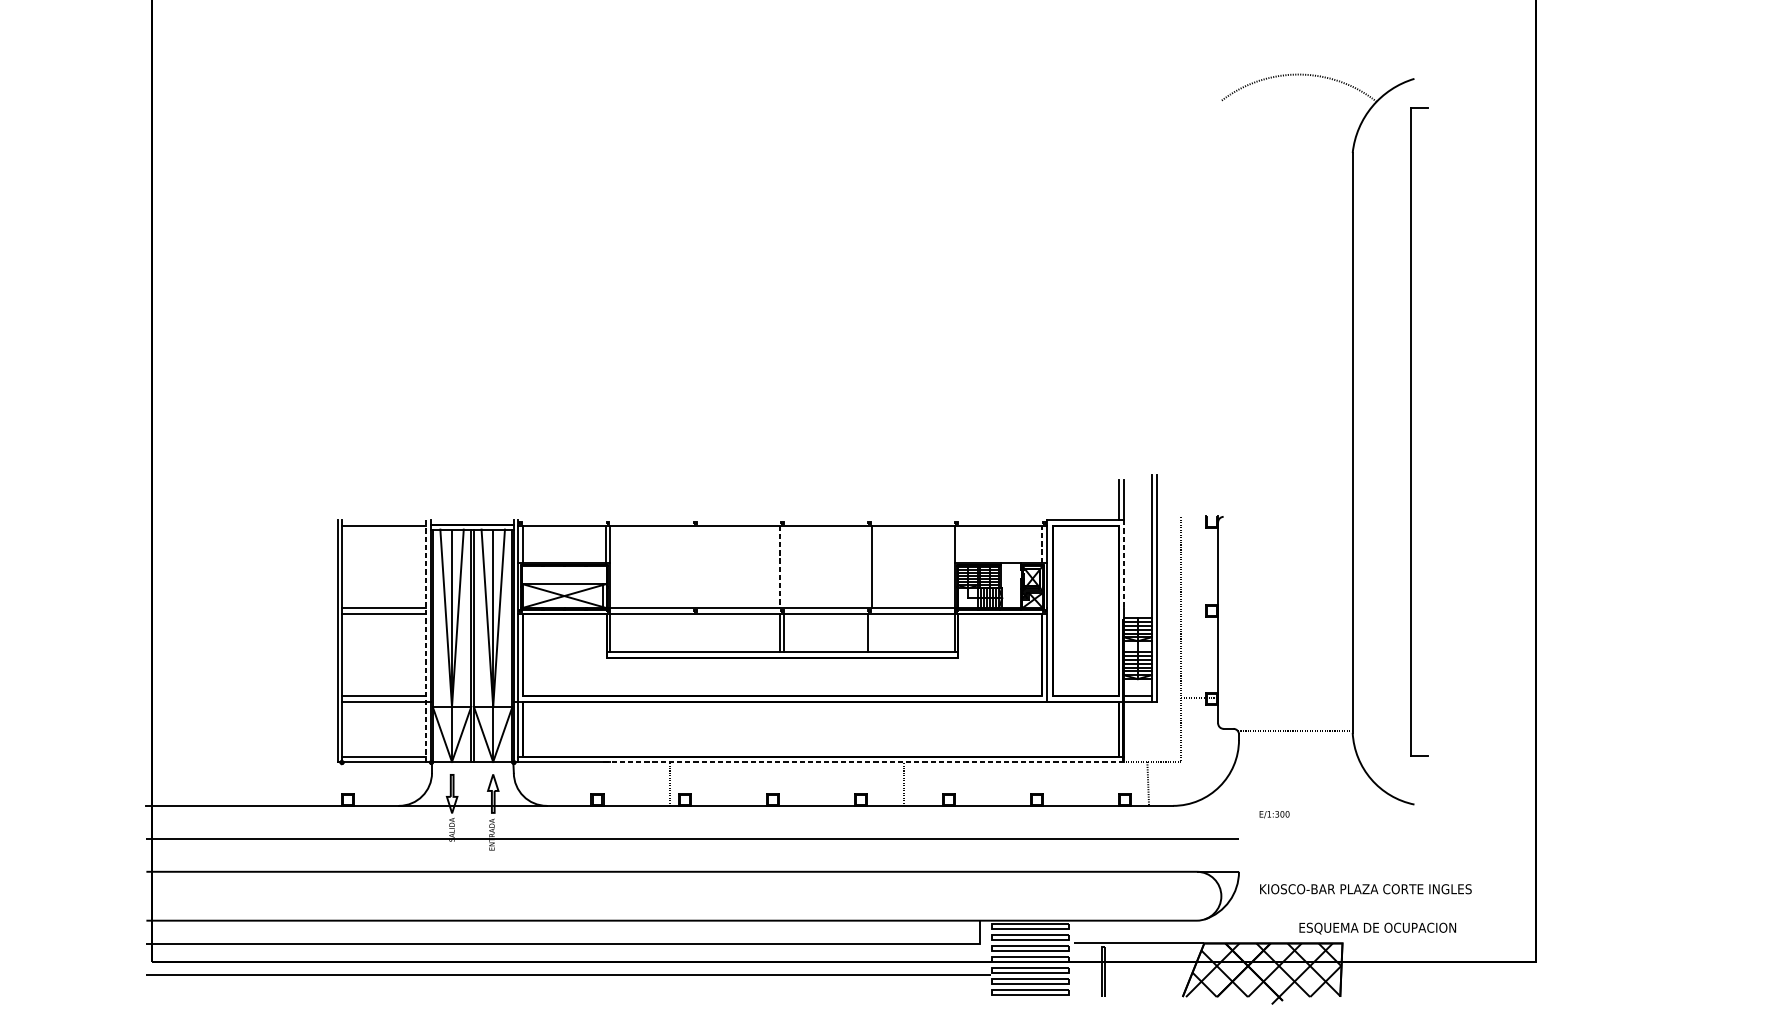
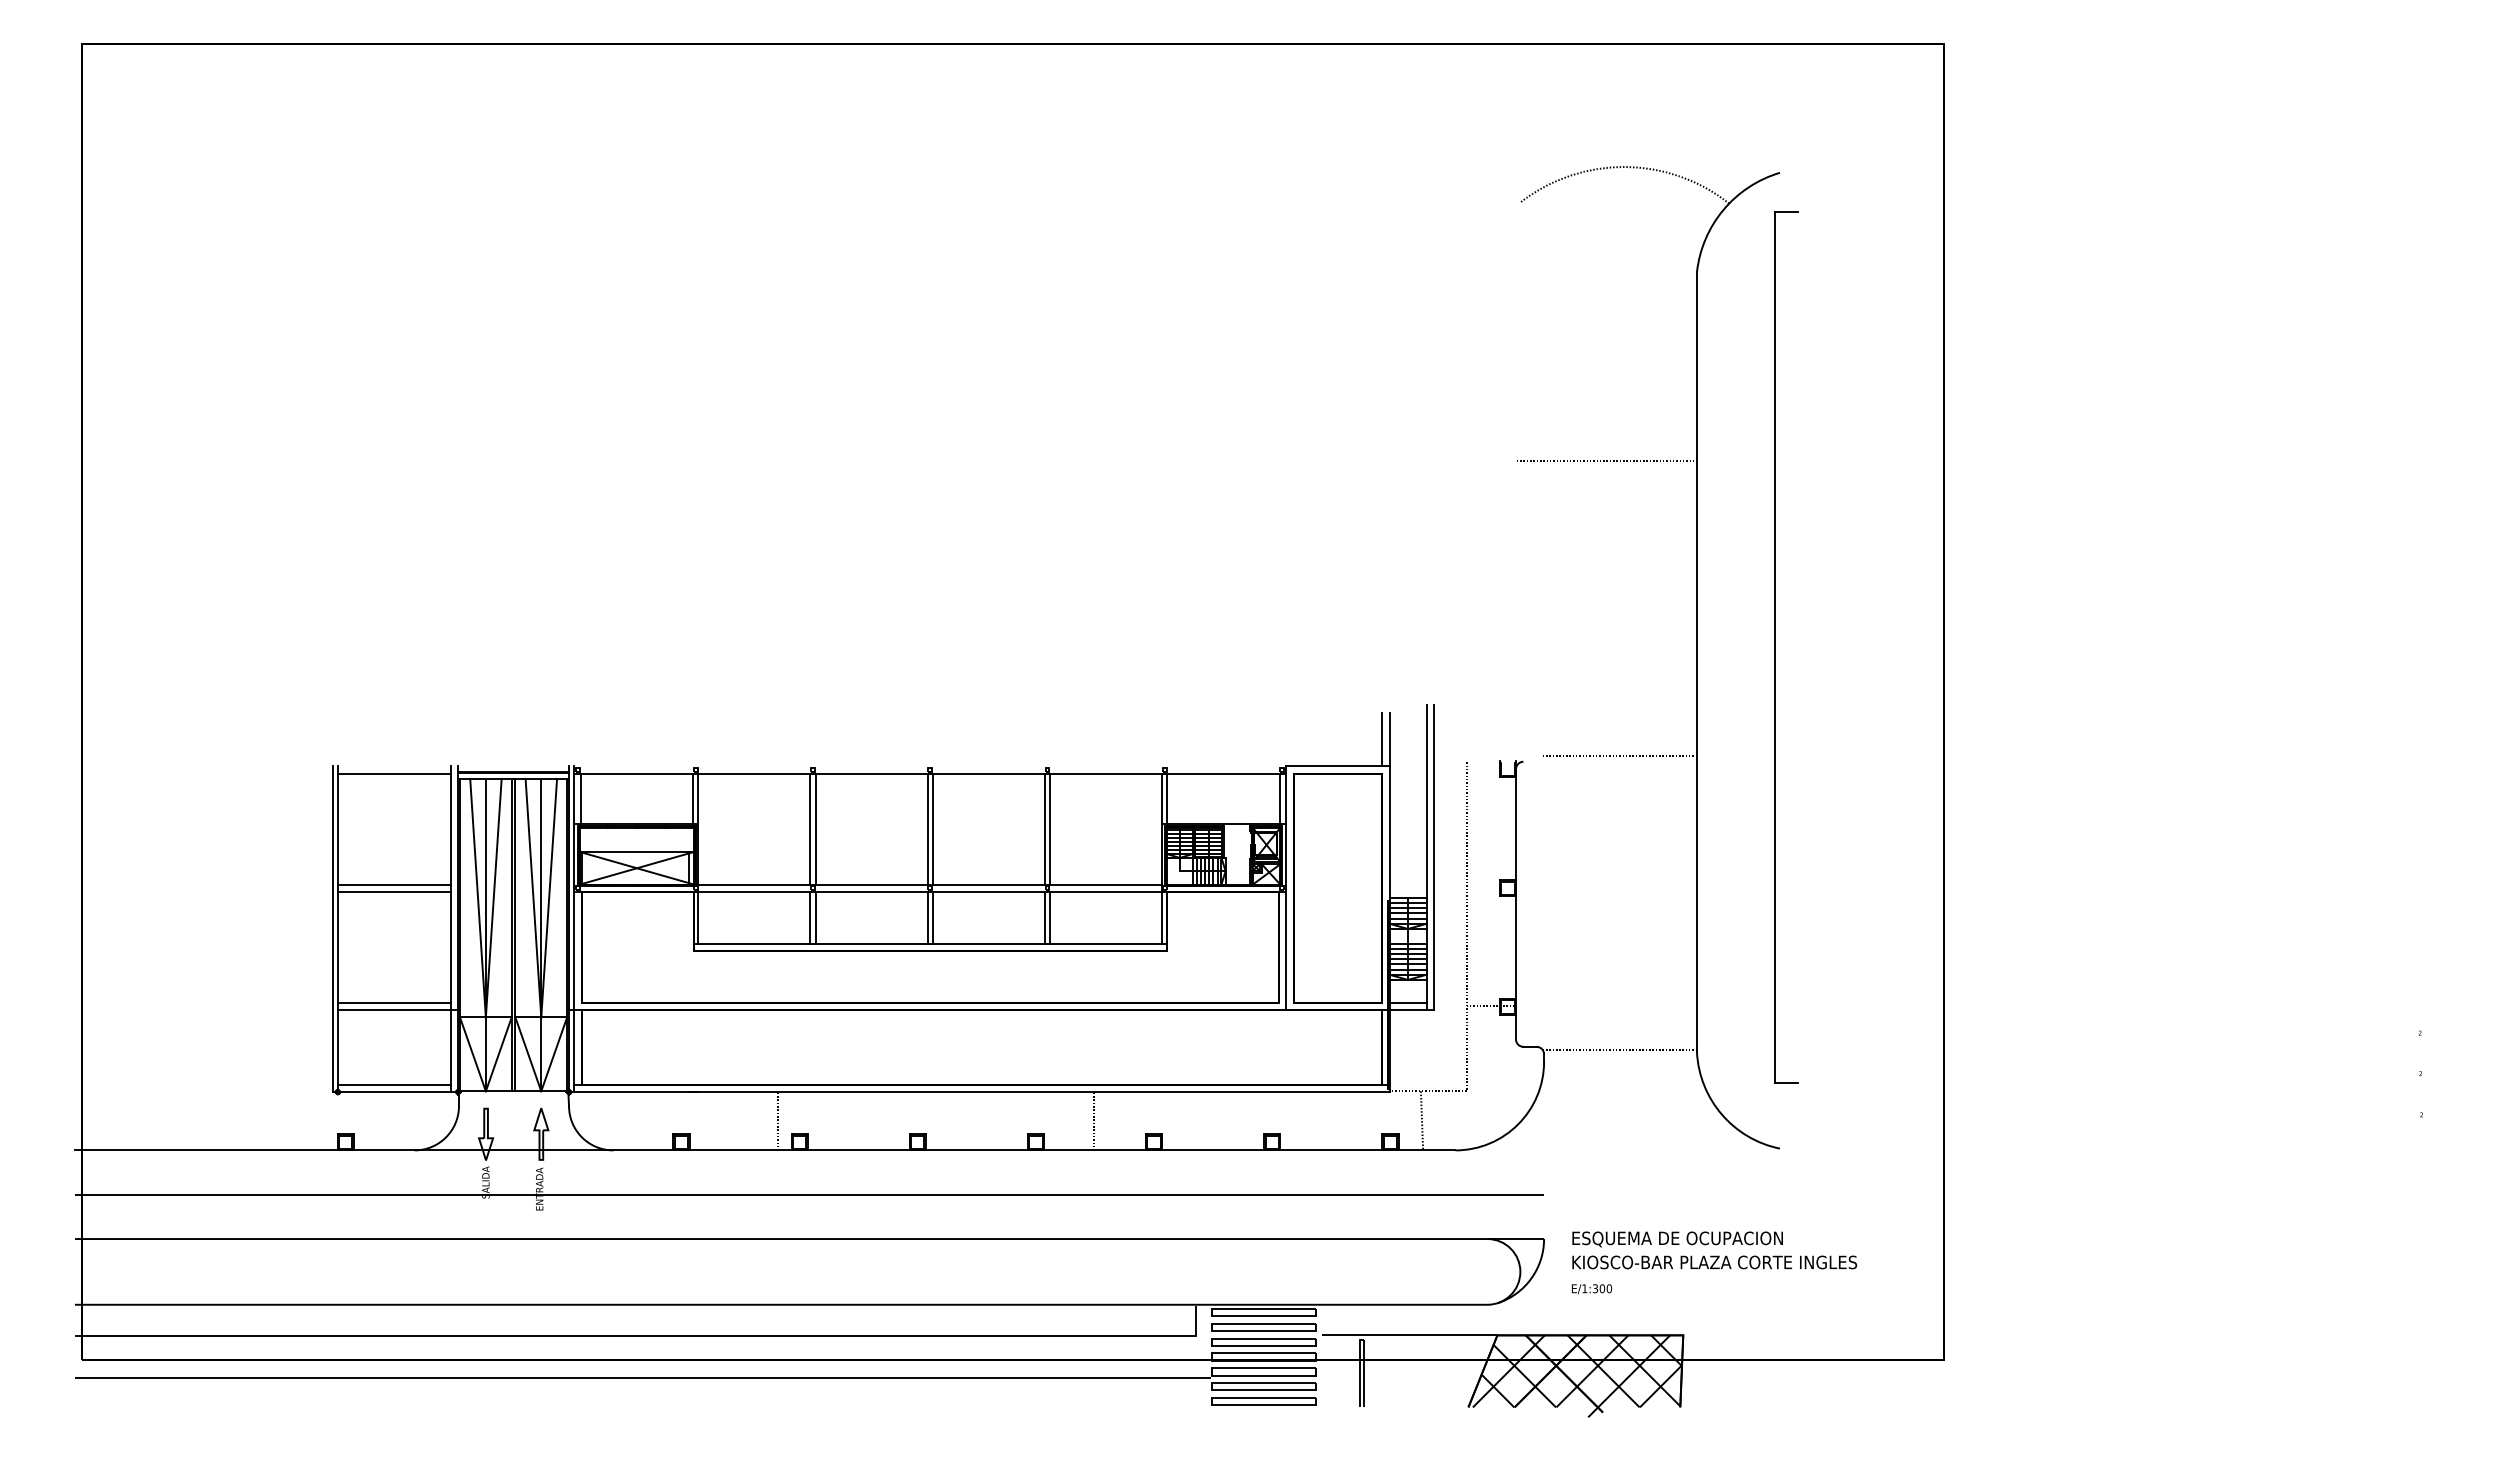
line: (1285, 293) -> (1606, 461), added
line: (1295, 512) -> (1619, 755), added
line: (958, 544) -> (1167, 798), added
line: (1042, 544) -> (1279, 798), dashed -> solid
line: (1124, 564) -> (1389, 825), dashed -> solid
line: (693, 566) -> (810, 828), added
line: (697, 566) -> (815, 828), added
line: (784, 566) -> (932, 828), added
line: (867, 566) -> (1044, 828), added
line: (780, 567) -> (927, 829), dashed -> solid
line: (693, 632) -> (810, 917), added
line: (697, 632) -> (815, 917), added
line: (871, 632) -> (1049, 917), added
line: (425, 641) -> (450, 929), dashed -> solid
line: (864, 762) -> (1040, 1092), dashed -> solid
text: (1274, 814) -> (1591, 1289), moved
text: (1377, 928) -> (1677, 1239), moved

